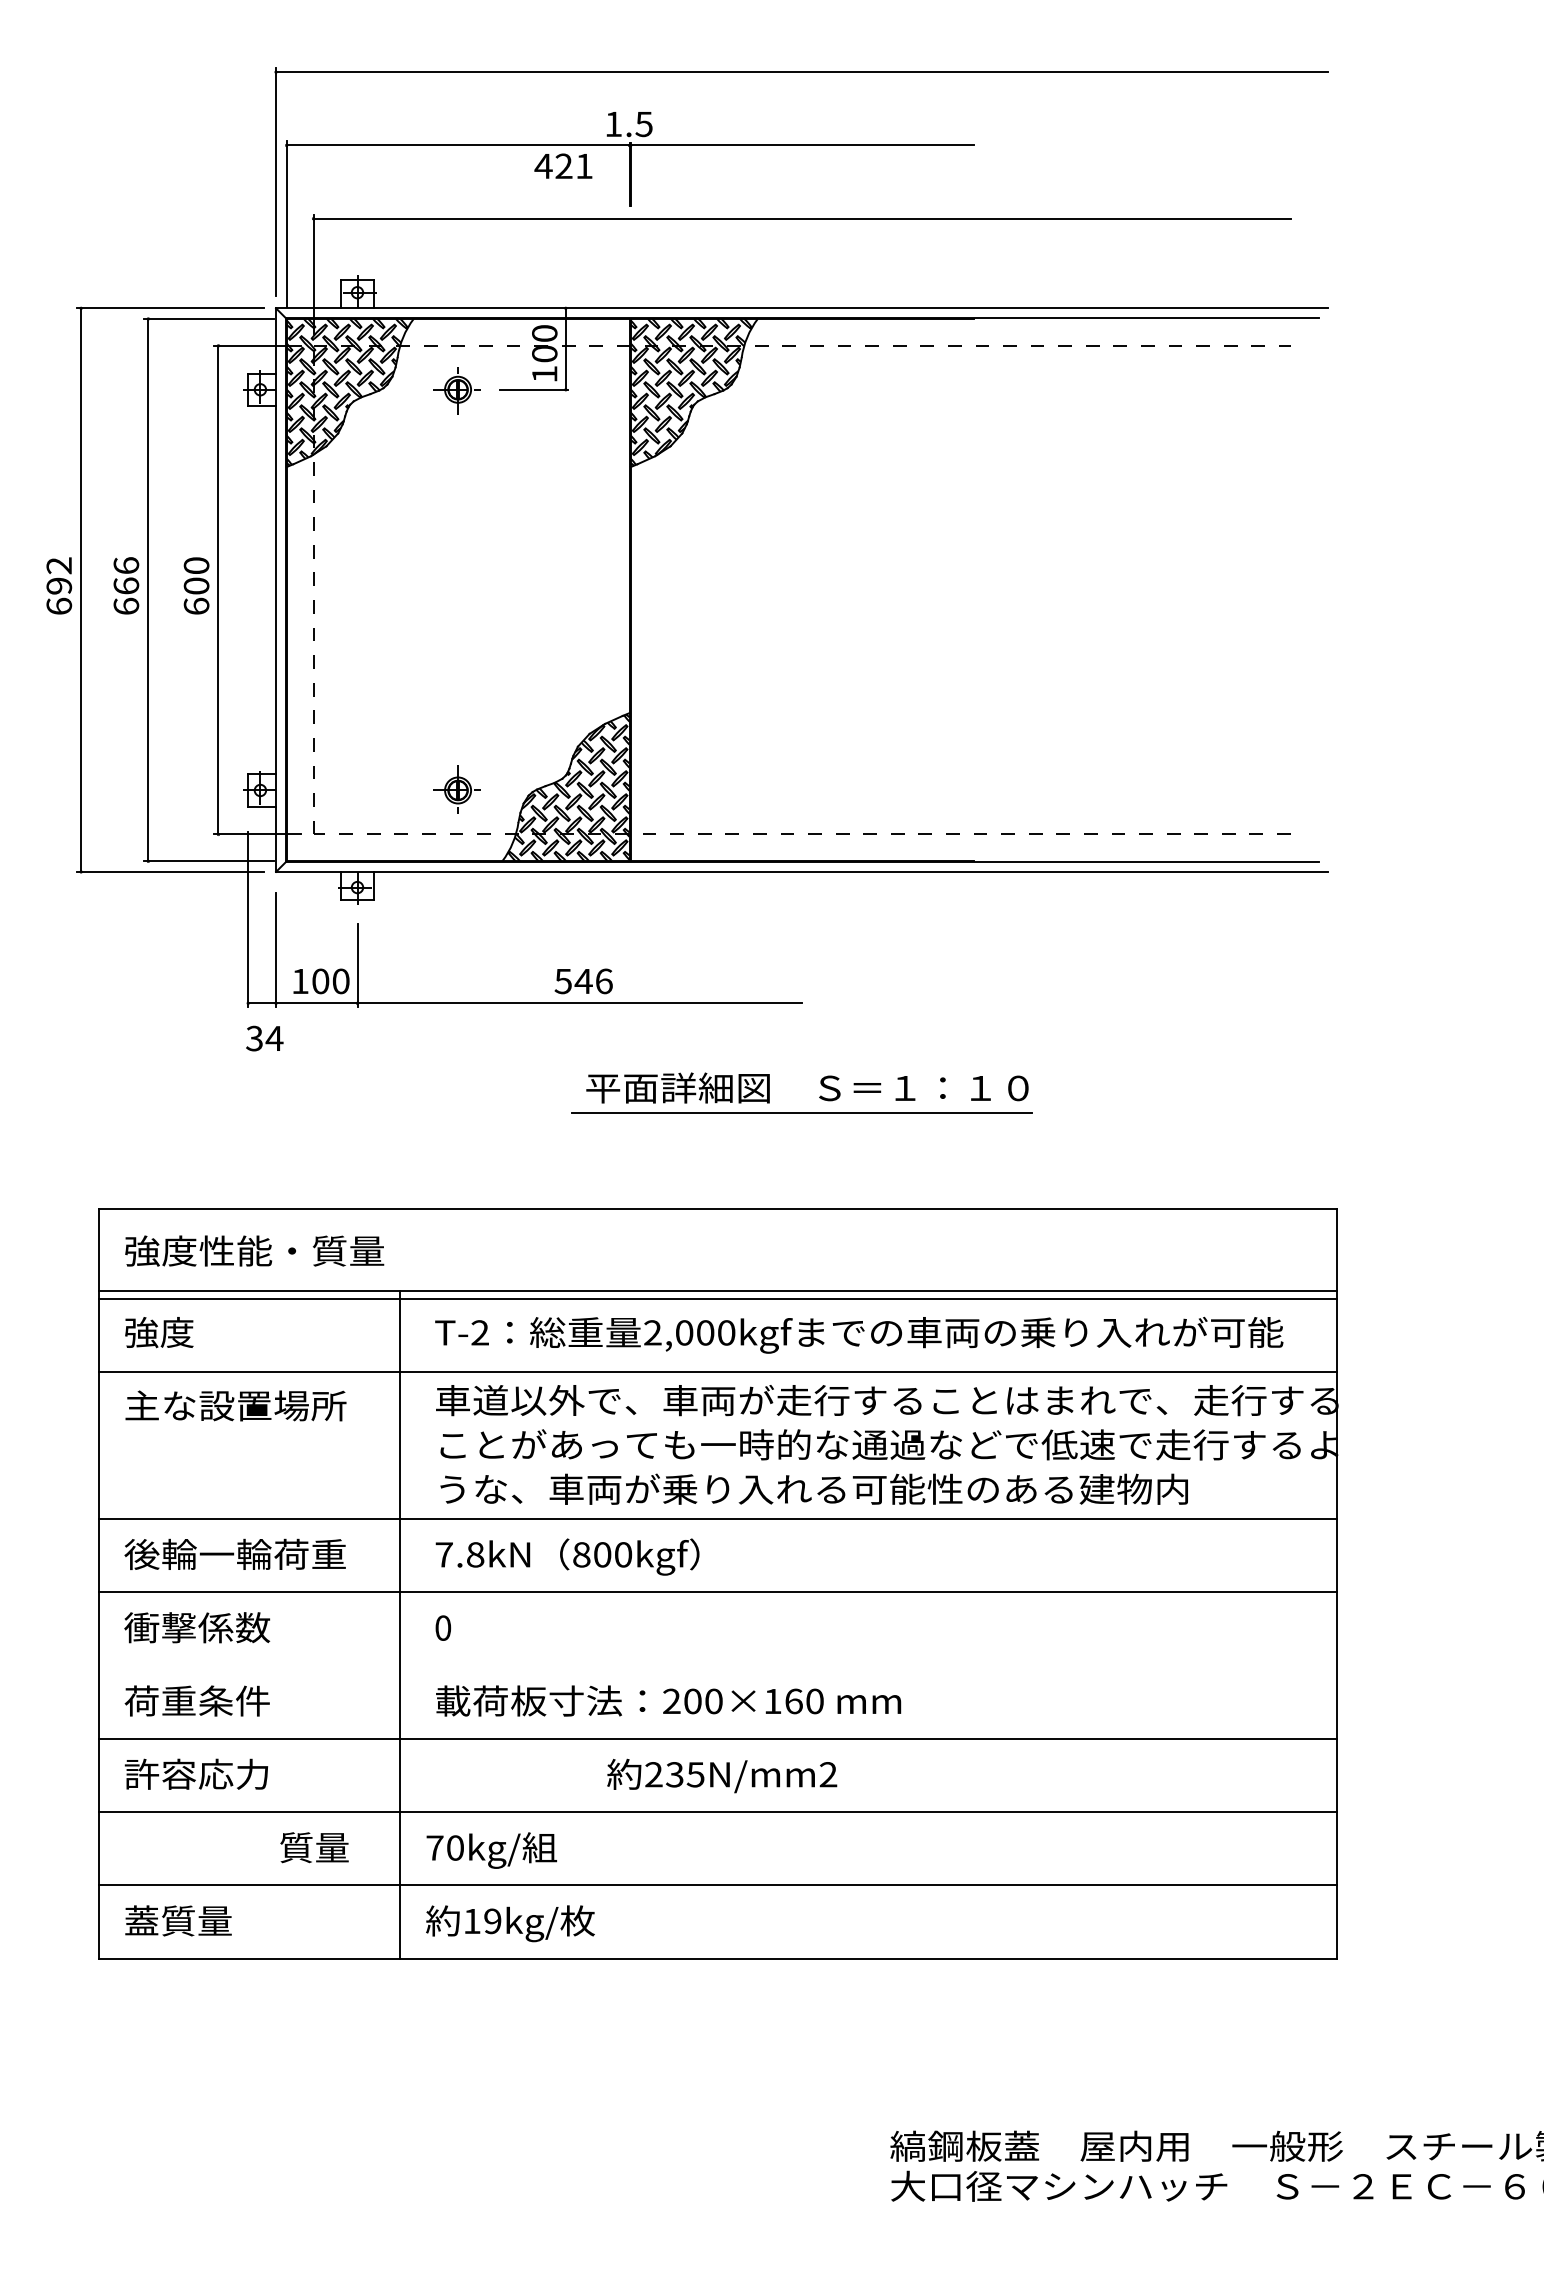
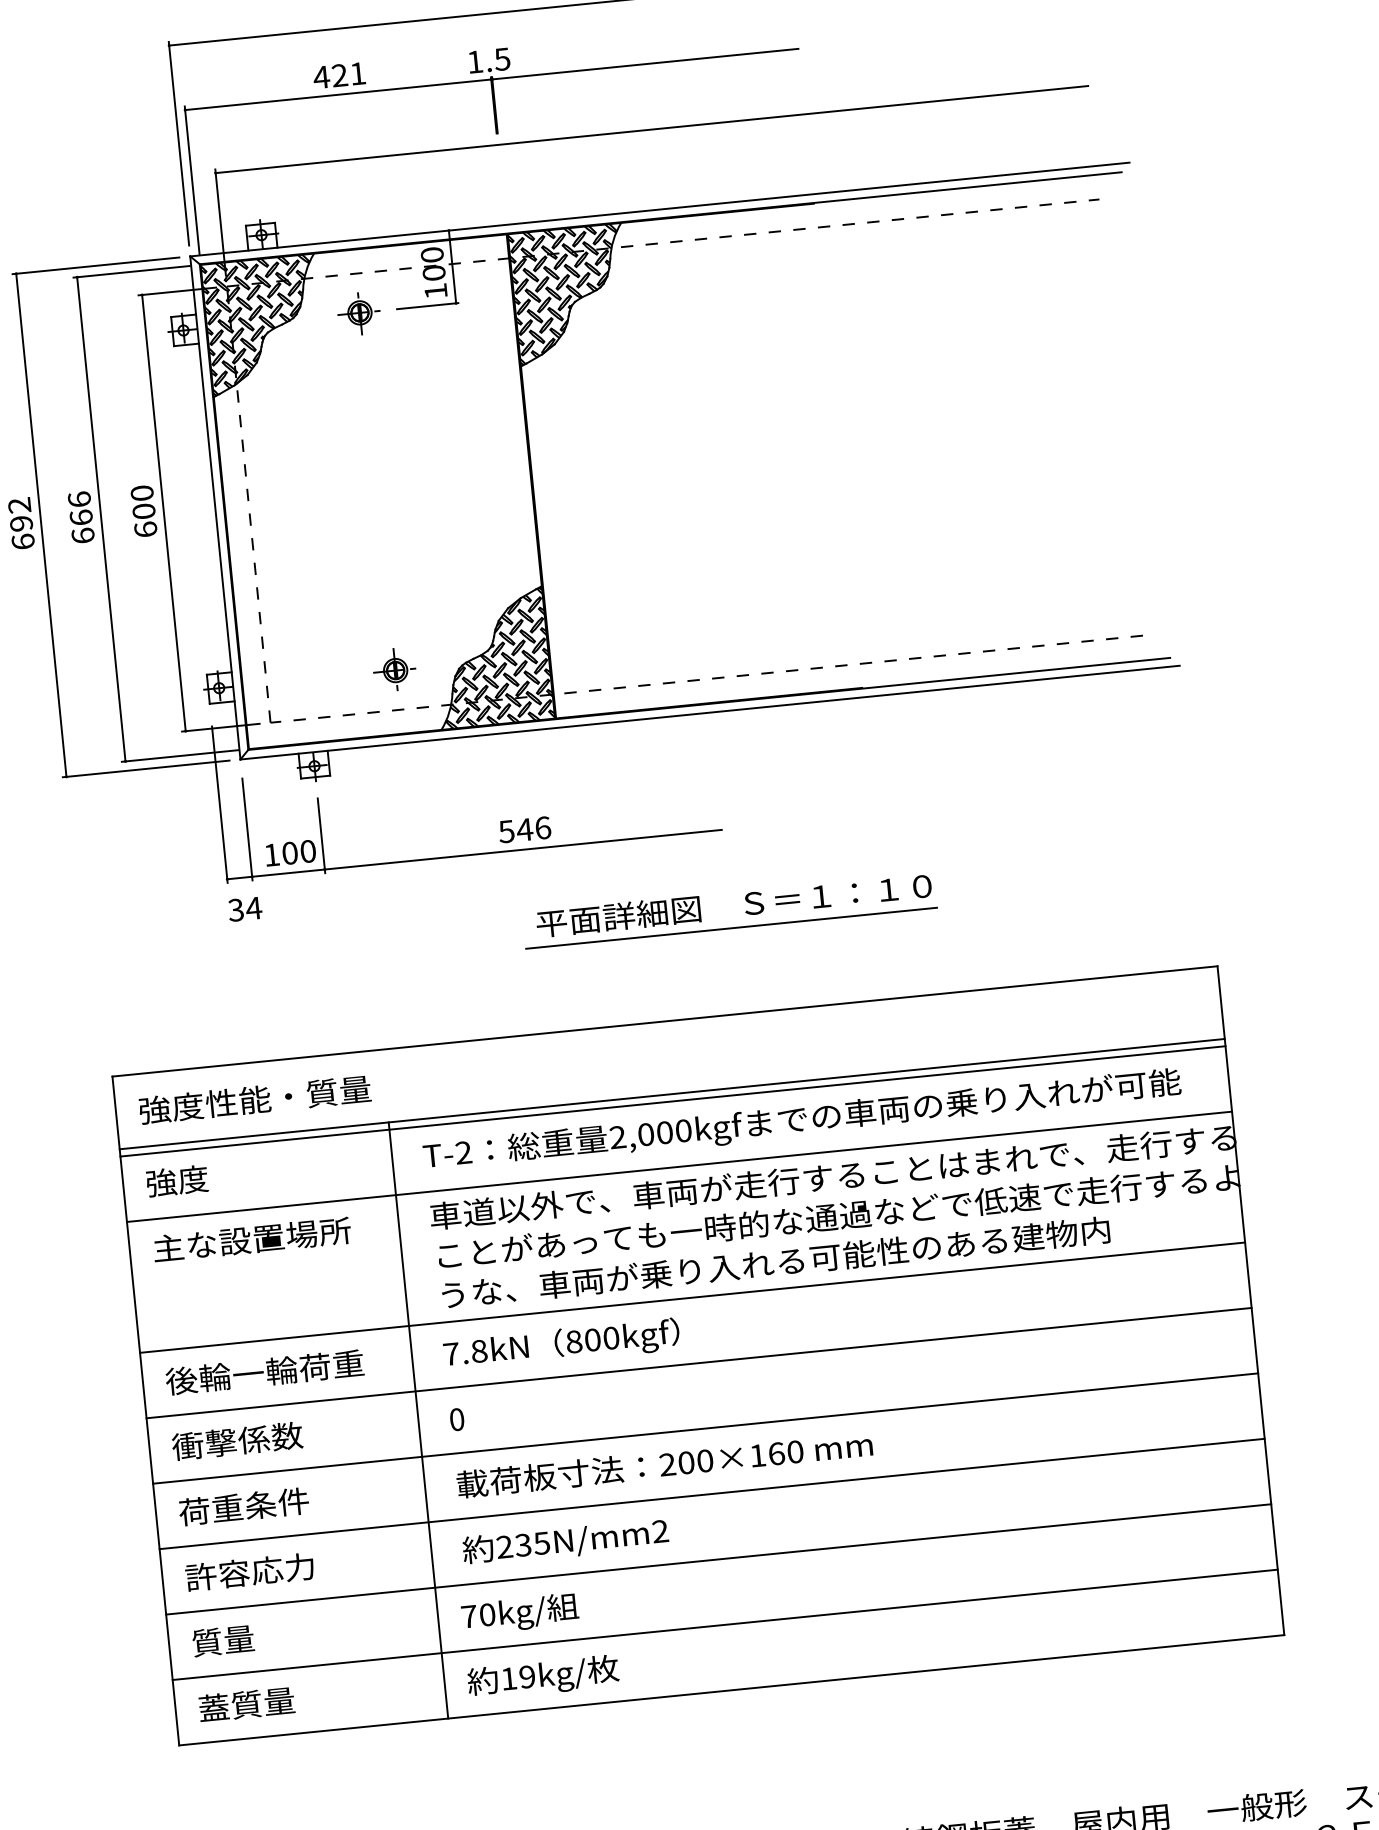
text: (563, 165) -> (339, 74), moved
line: (717, 1665) -> (705, 1428), added
text: (722, 1775) -> (565, 1541), moved
text: (314, 1847) -> (223, 1640), moved

